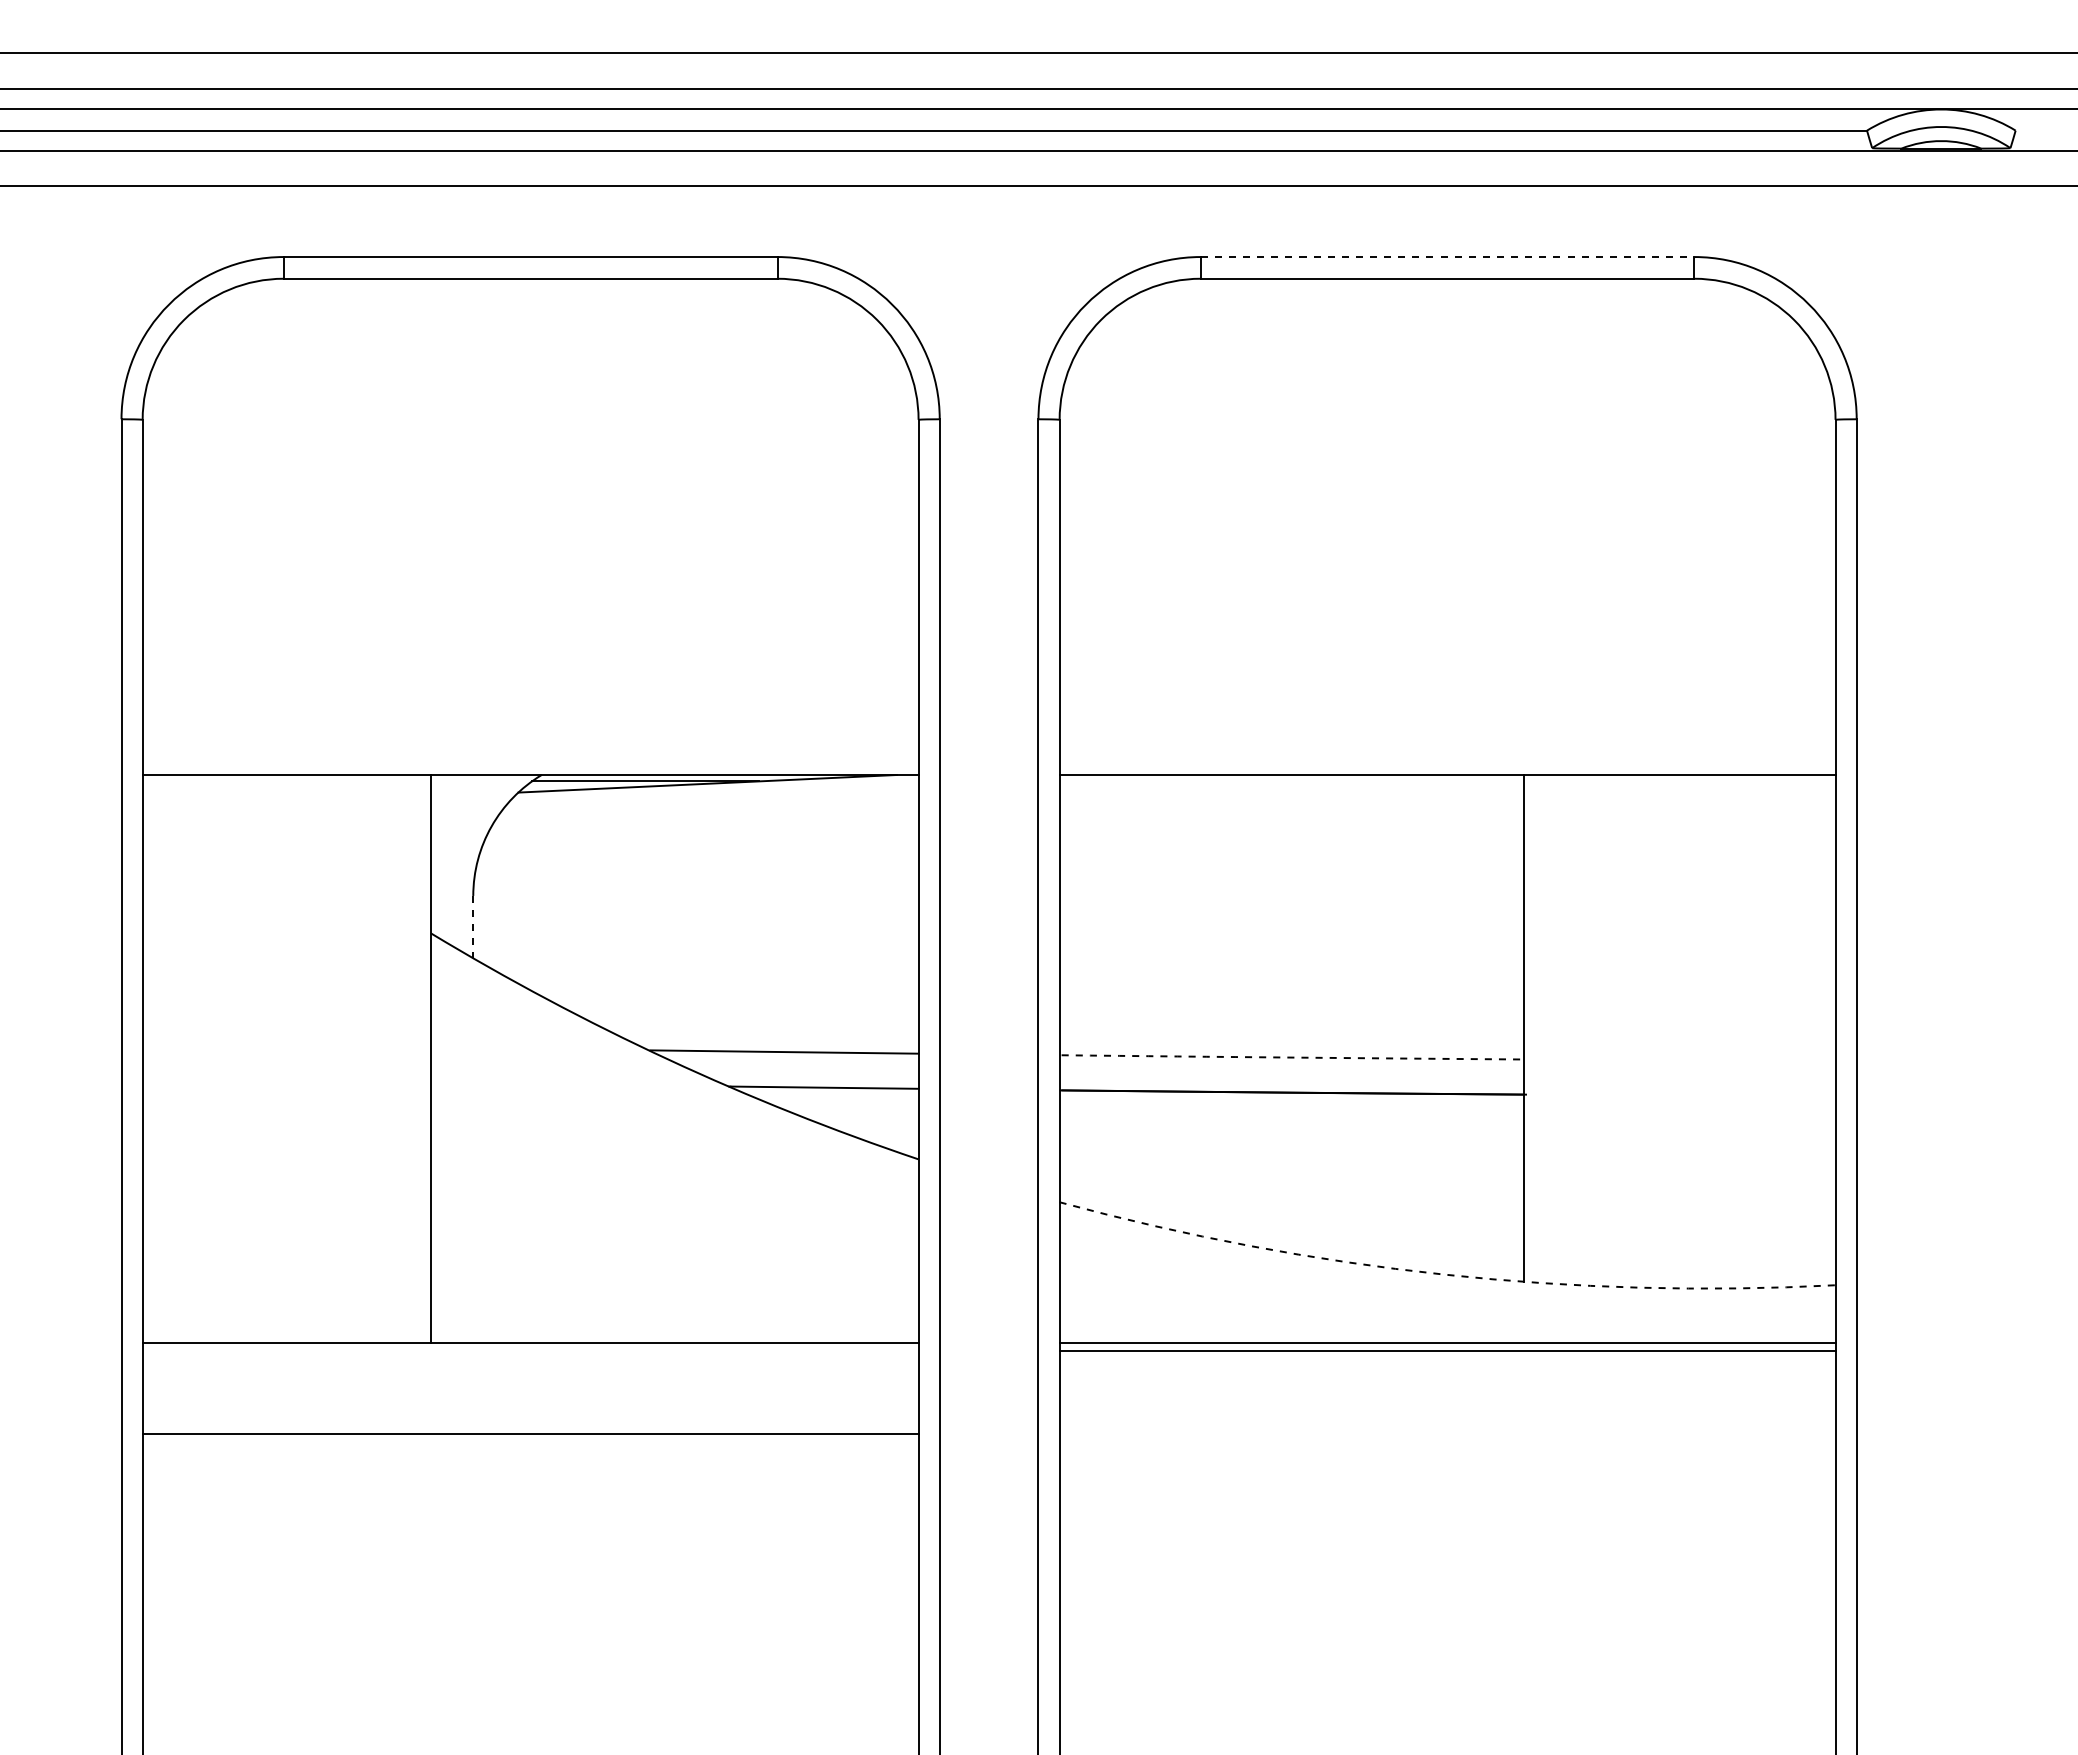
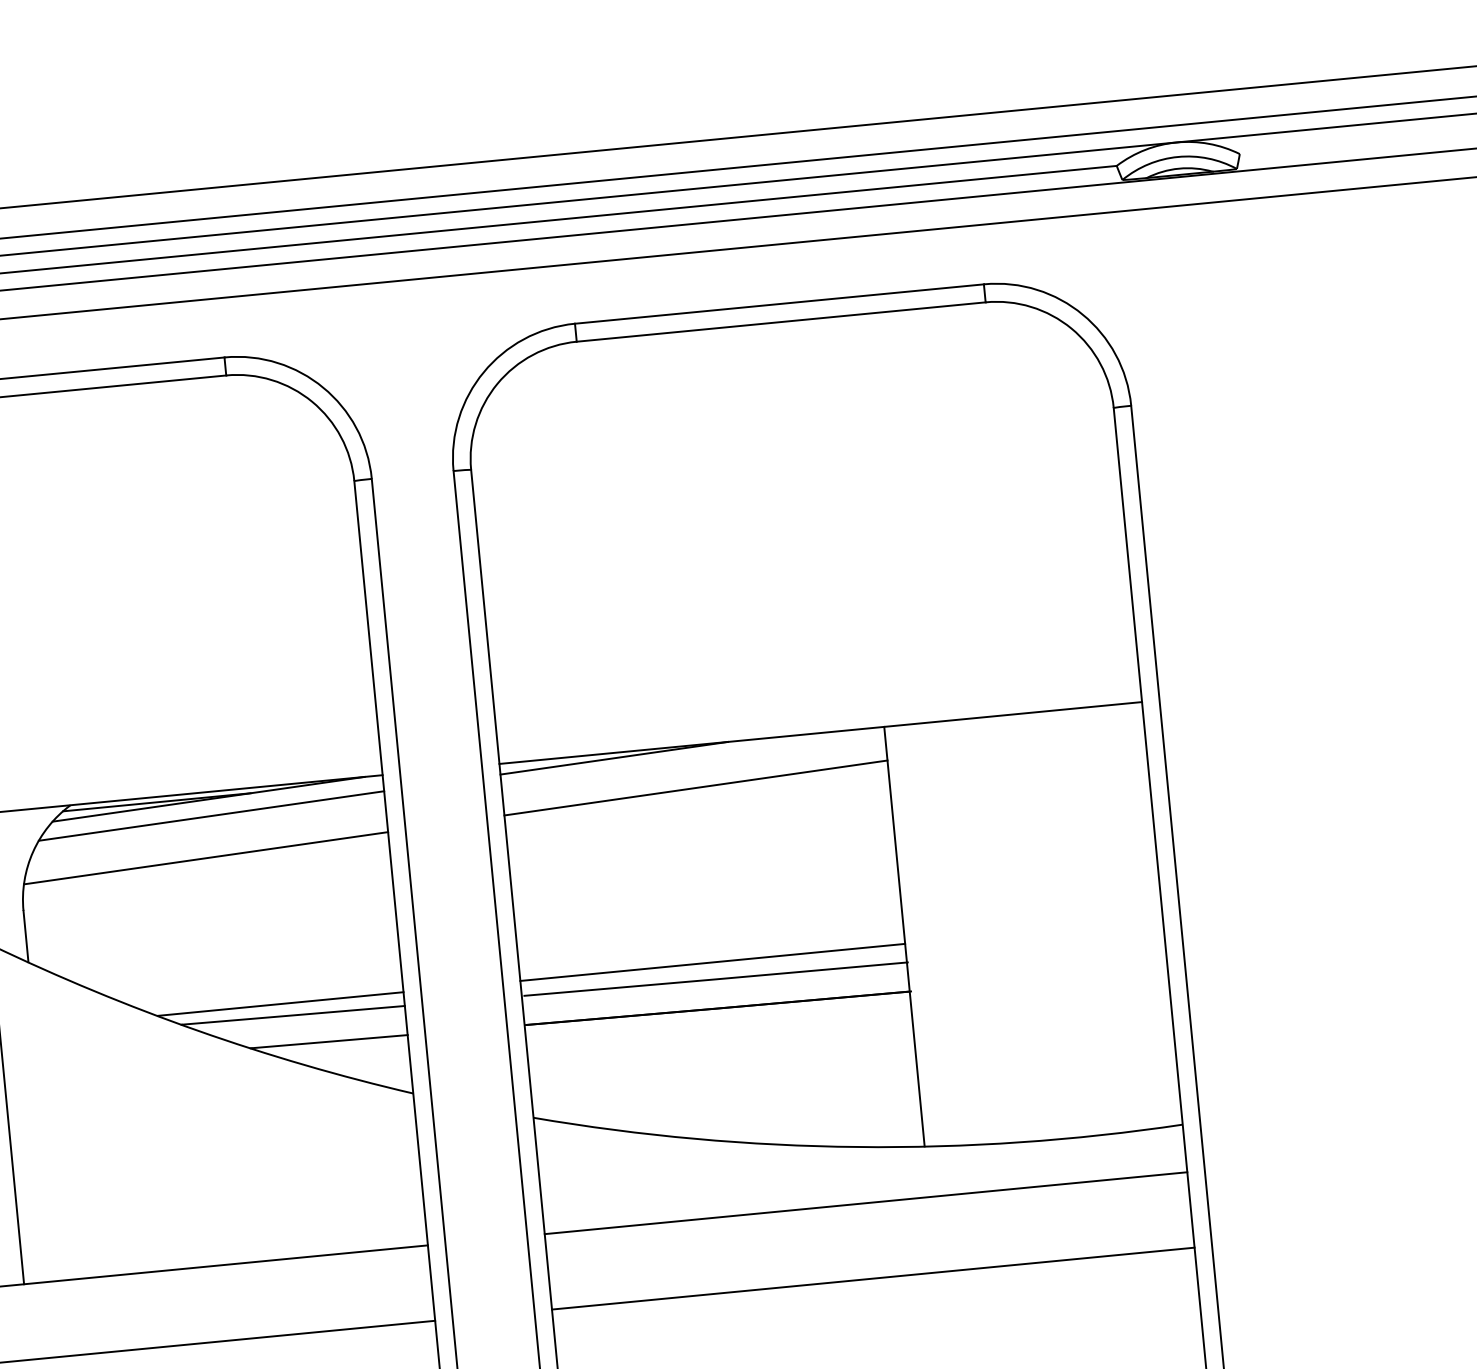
line: (1447, 257) -> (779, 304), dashed -> solid
line: (1197, 780) -> (614, 757), added
line: (708, 803) -> (210, 815), added
line: (1291, 826) -> (695, 788), added
line: (697, 853) -> (205, 857), added
line: (473, 926) -> (26, 936), dashed -> solid
line: (769, 1037) -> (280, 1004), added
line: (1291, 1037) -> (712, 962), added
arc: (1294, 1057) -> (716, 979), dashed -> solid
arc: (1444, 1274) -> (858, 1146), dashed -> solid
line: (1447, 1350) -> (873, 1278), moved

